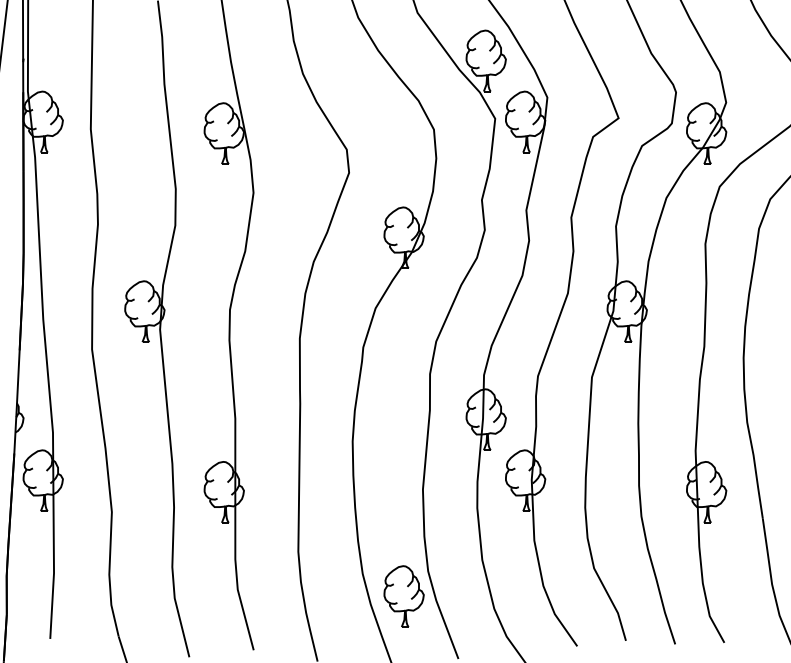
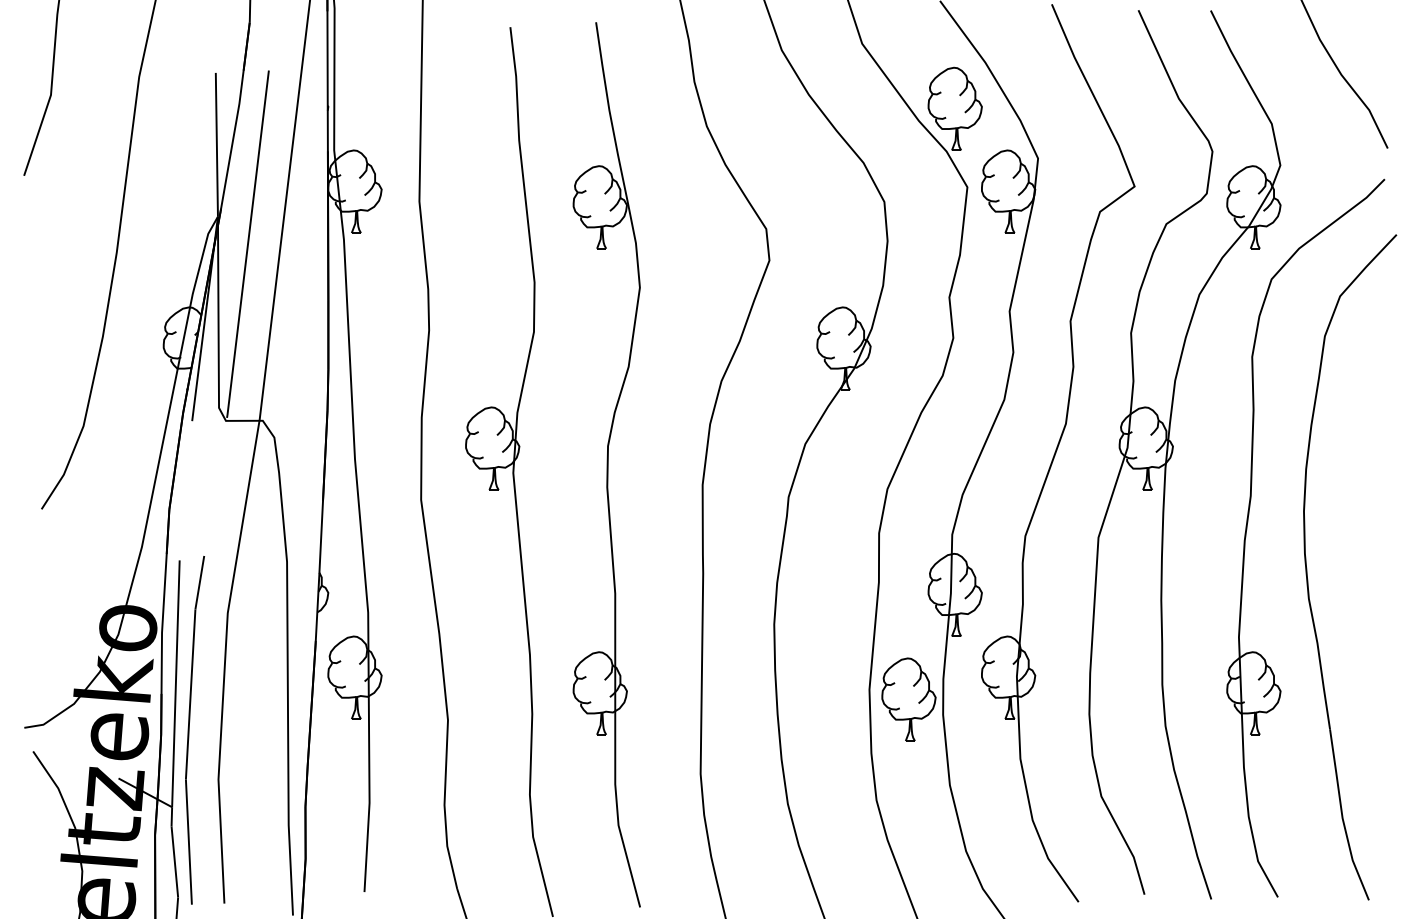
part: (403, 596) -> (908, 699), moved

